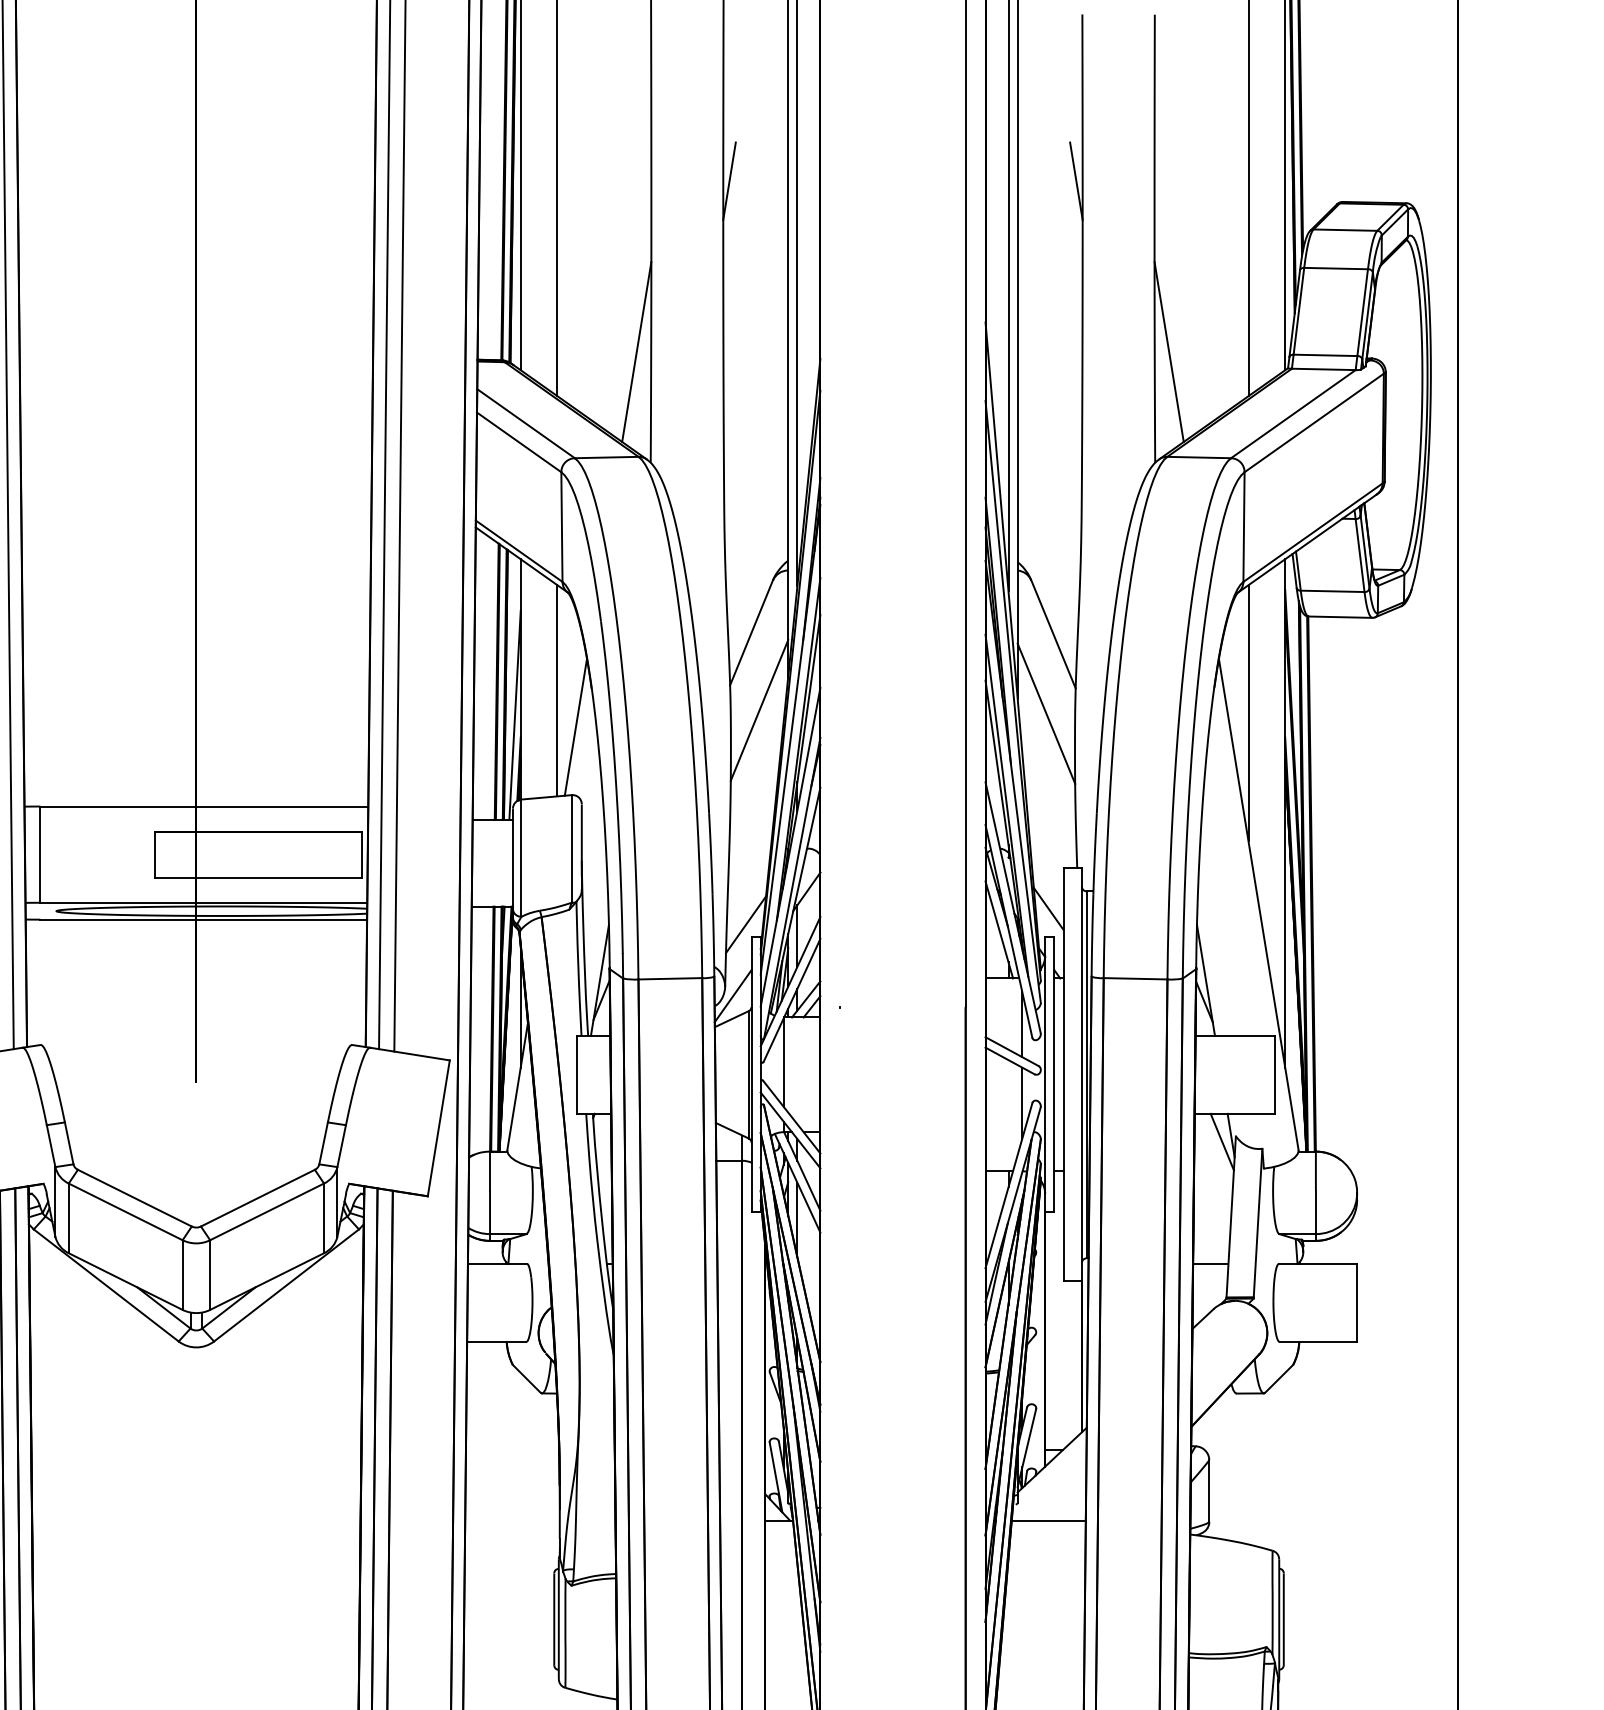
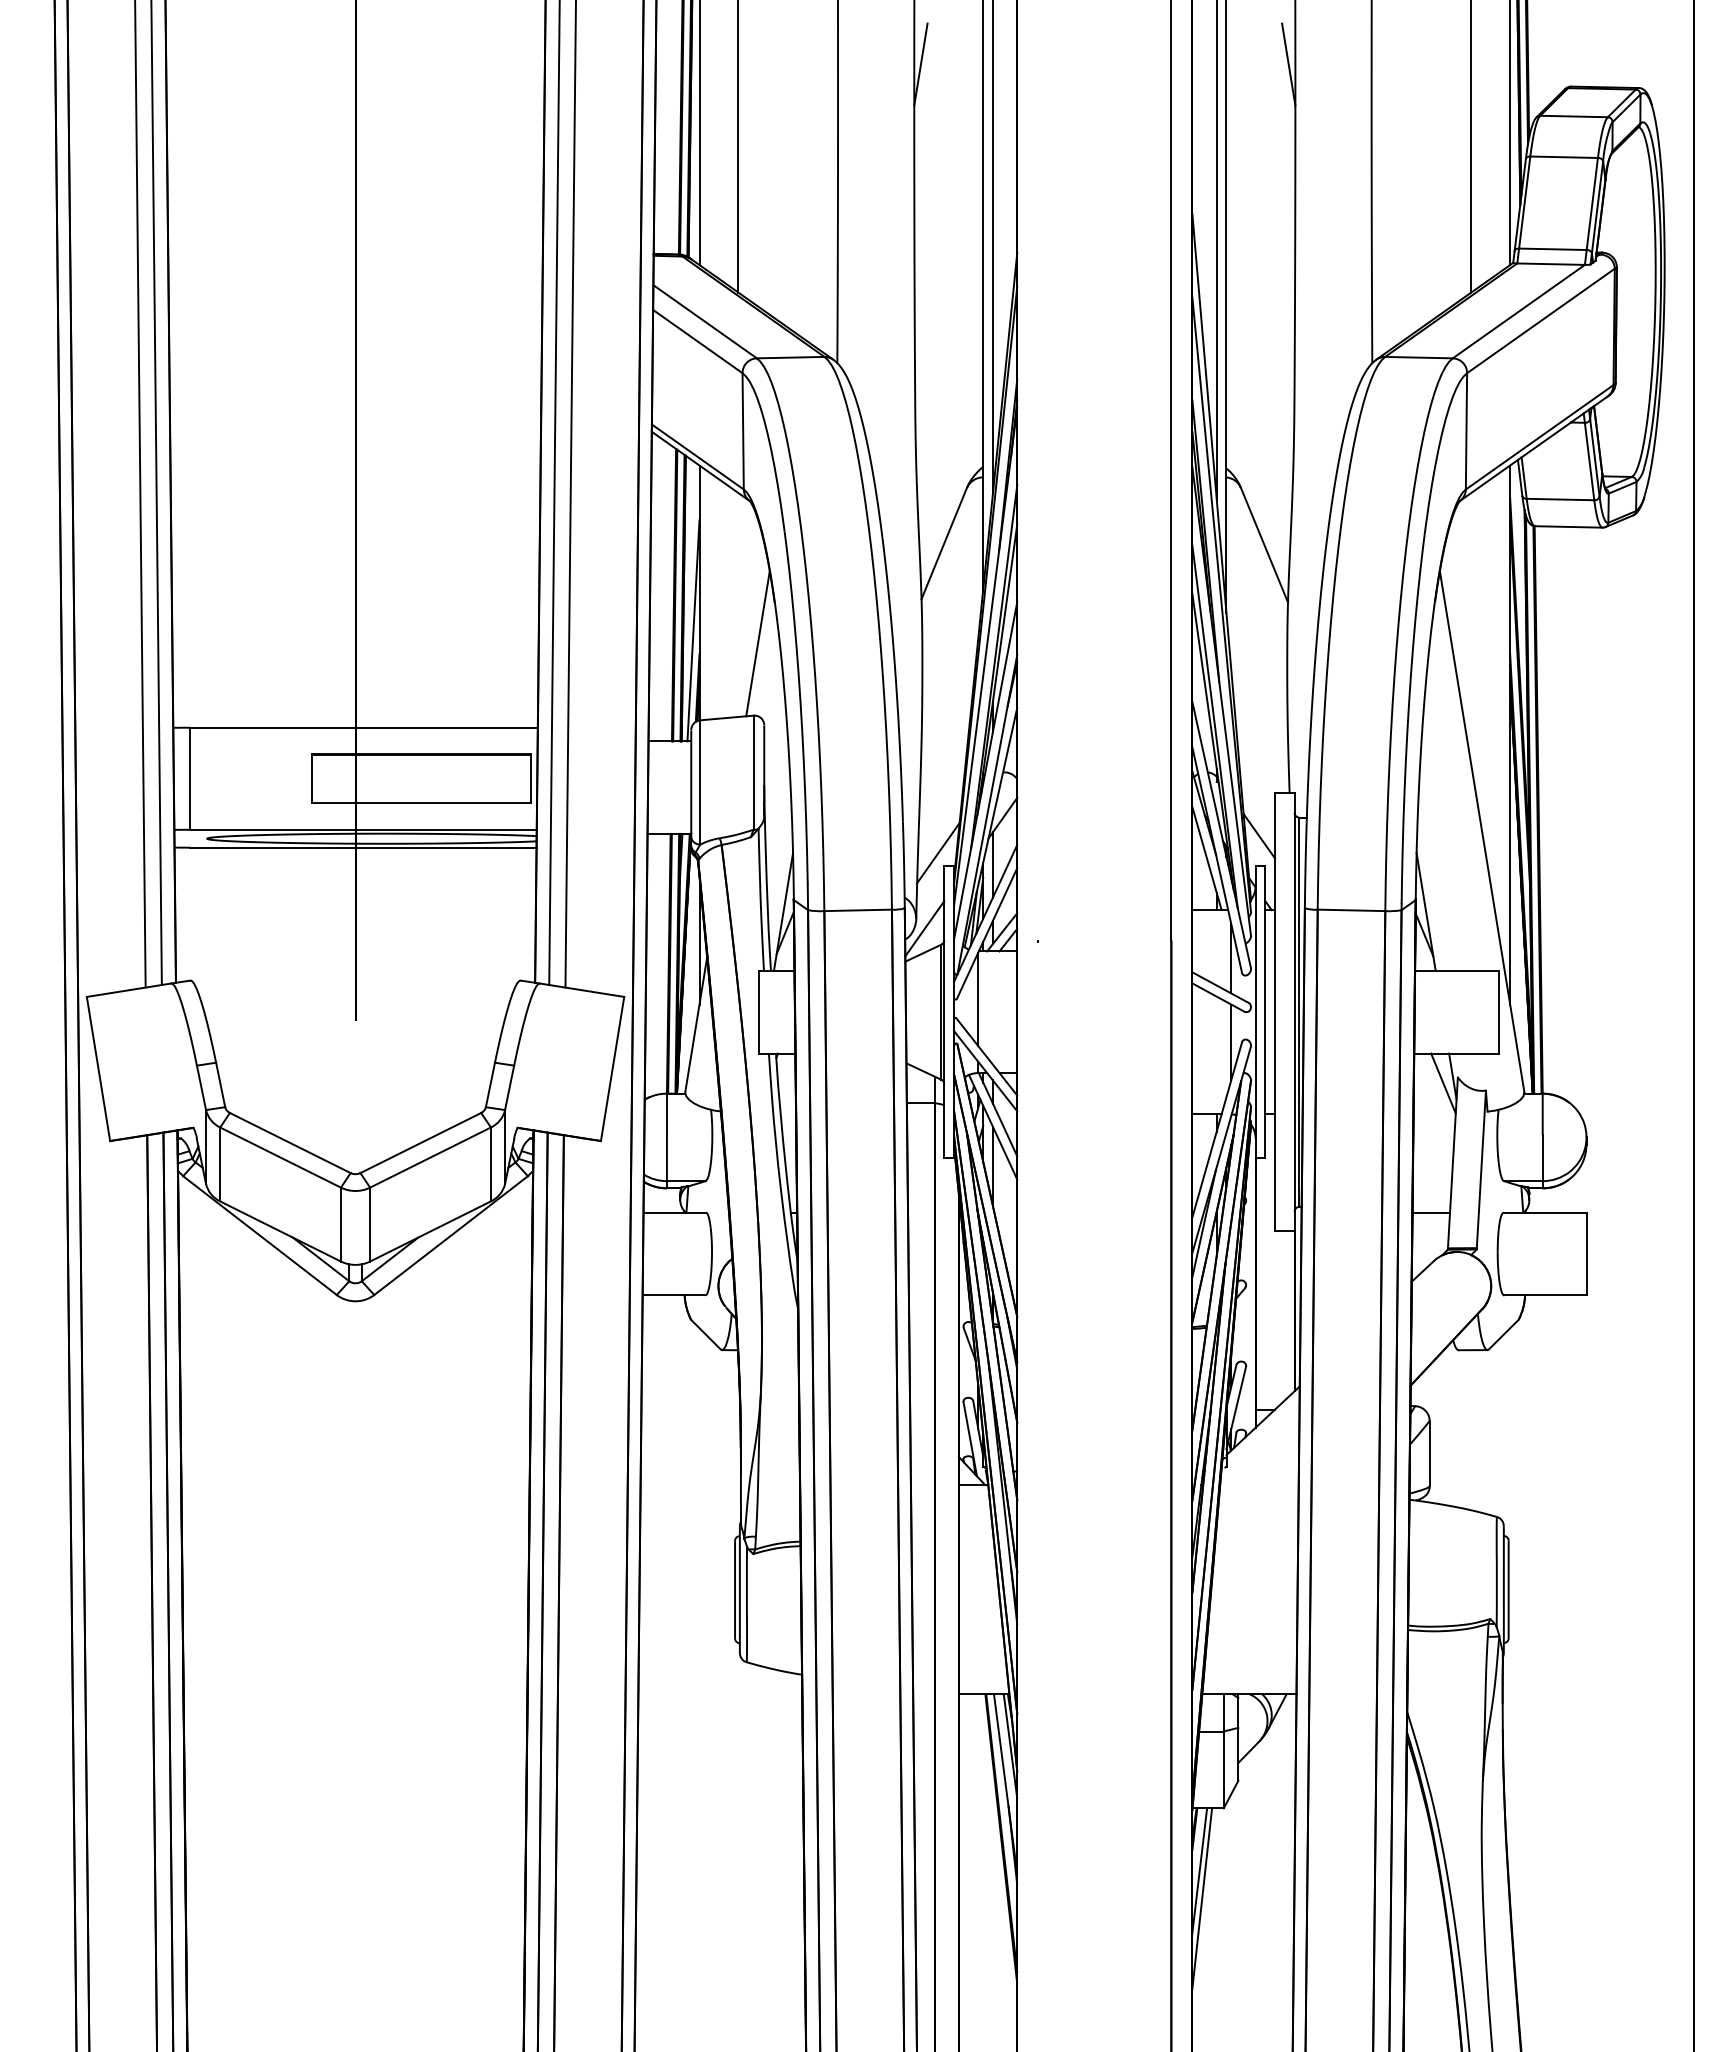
line: (636, 351) -> (822, 245), removed
line: (1168, 351) -> (1386, 245), removed
line: (557, 690) -> (738, 604), removed
line: (759, 710) -> (952, 625), removed
line: (1248, 712) -> (1471, 628), removed
line: (1045, 713) -> (1256, 629), removed
line: (1048, 1521) -> (1259, 1485), removed

